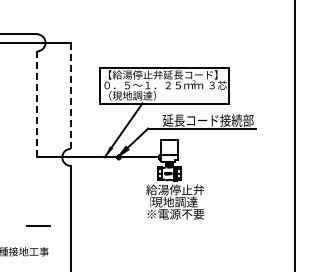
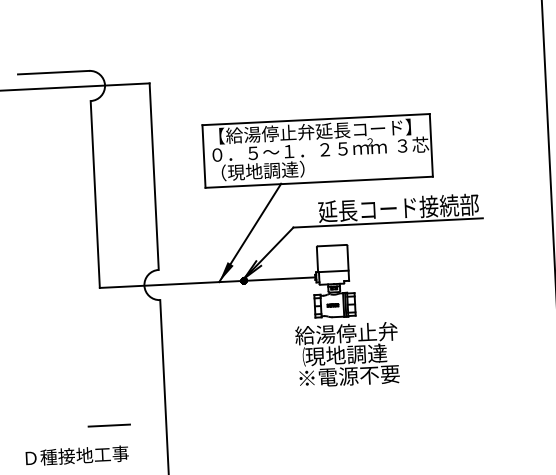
line: (70, 95) -> (153, 175), dashed -> solid
line: (37, 104) -> (96, 194), dashed -> solid
line: (38, 225) -> (109, 425), moved

